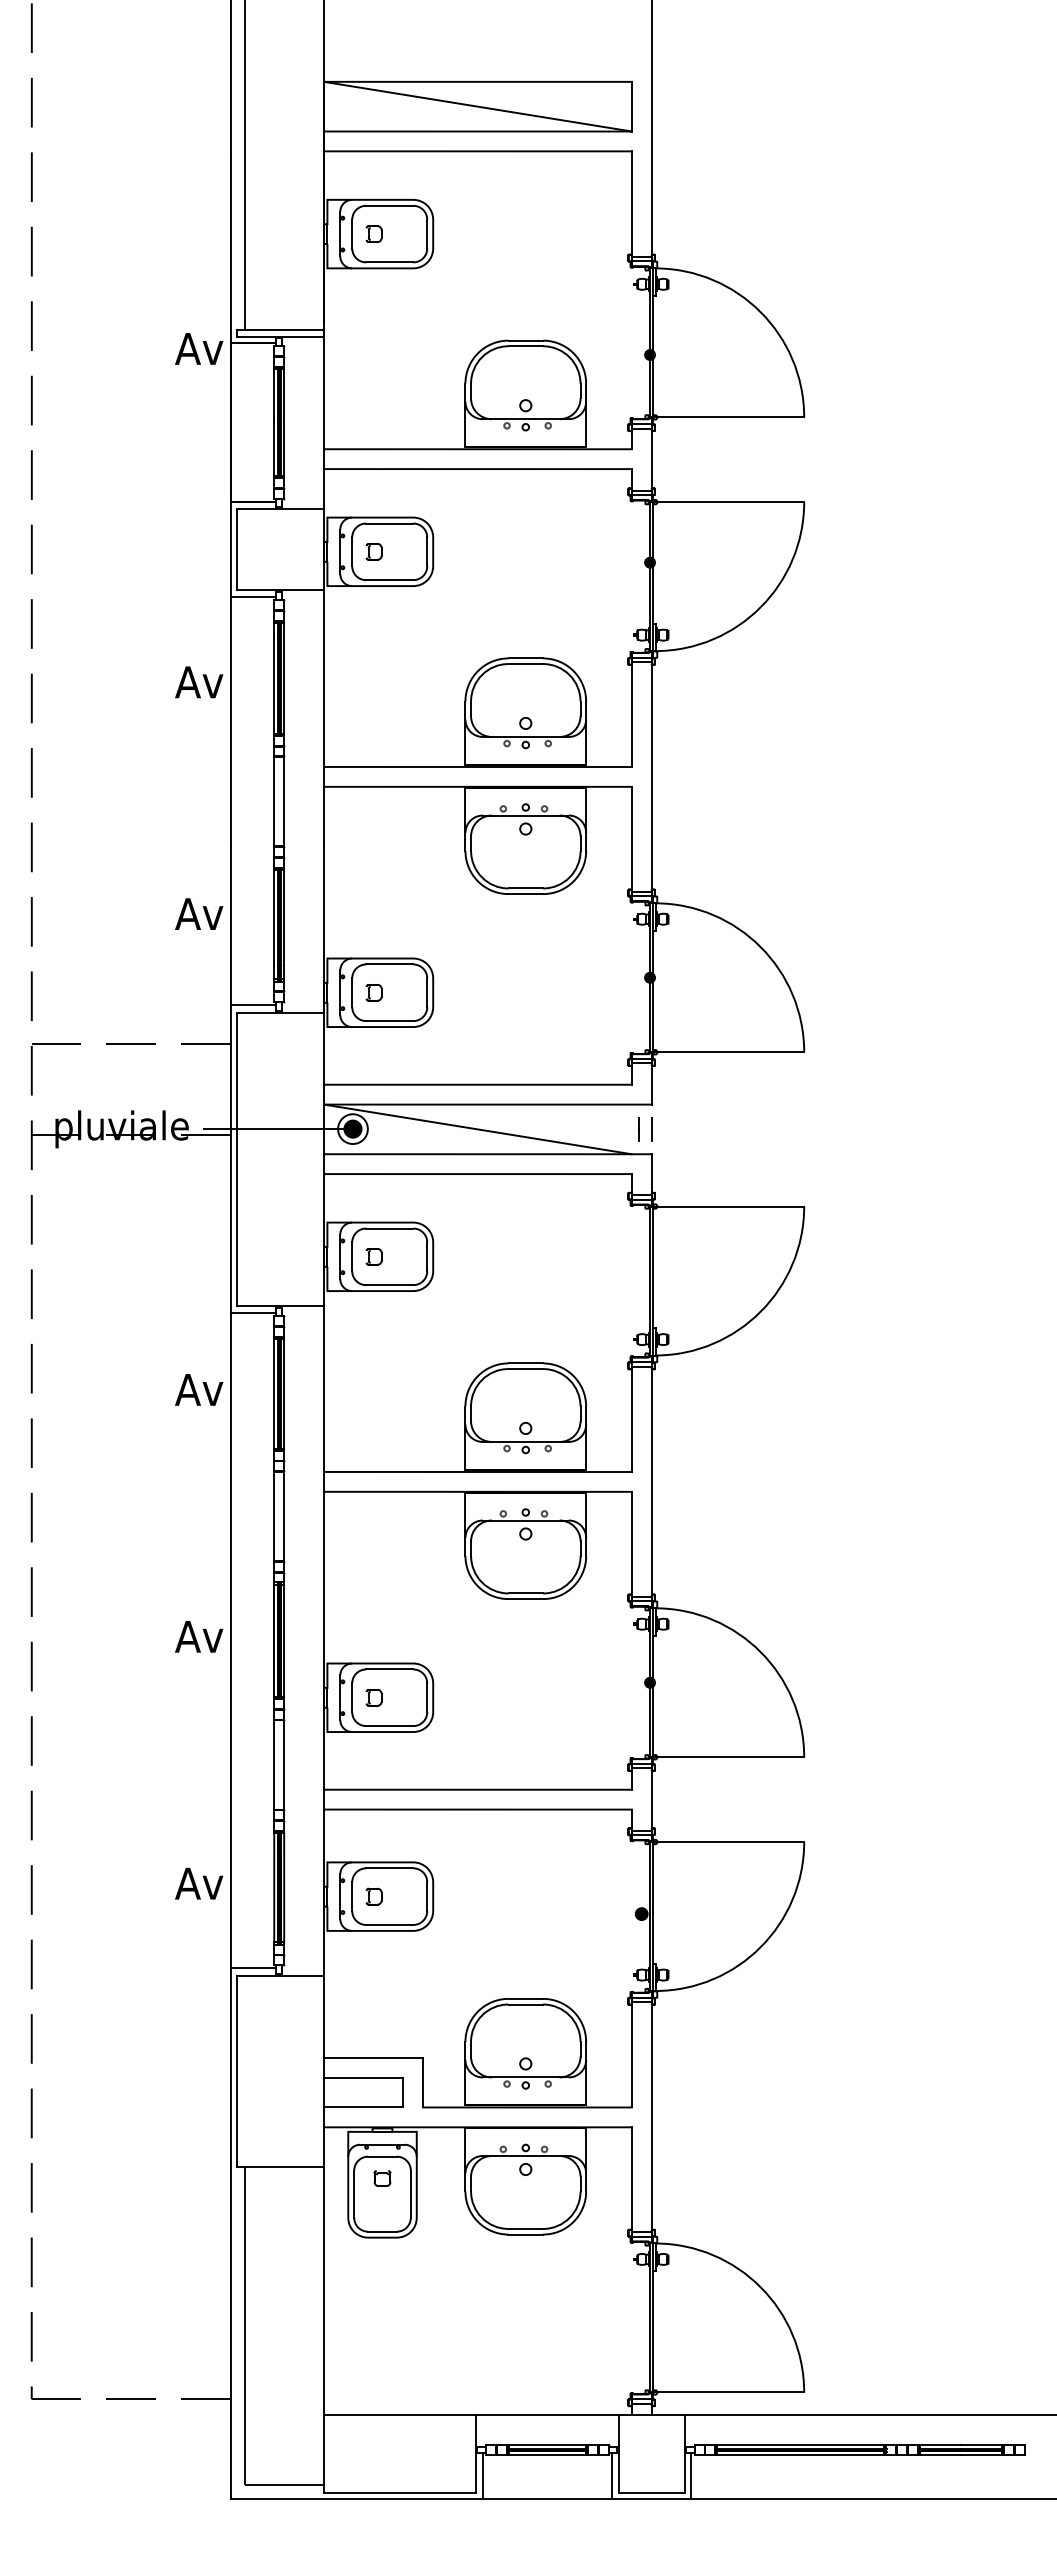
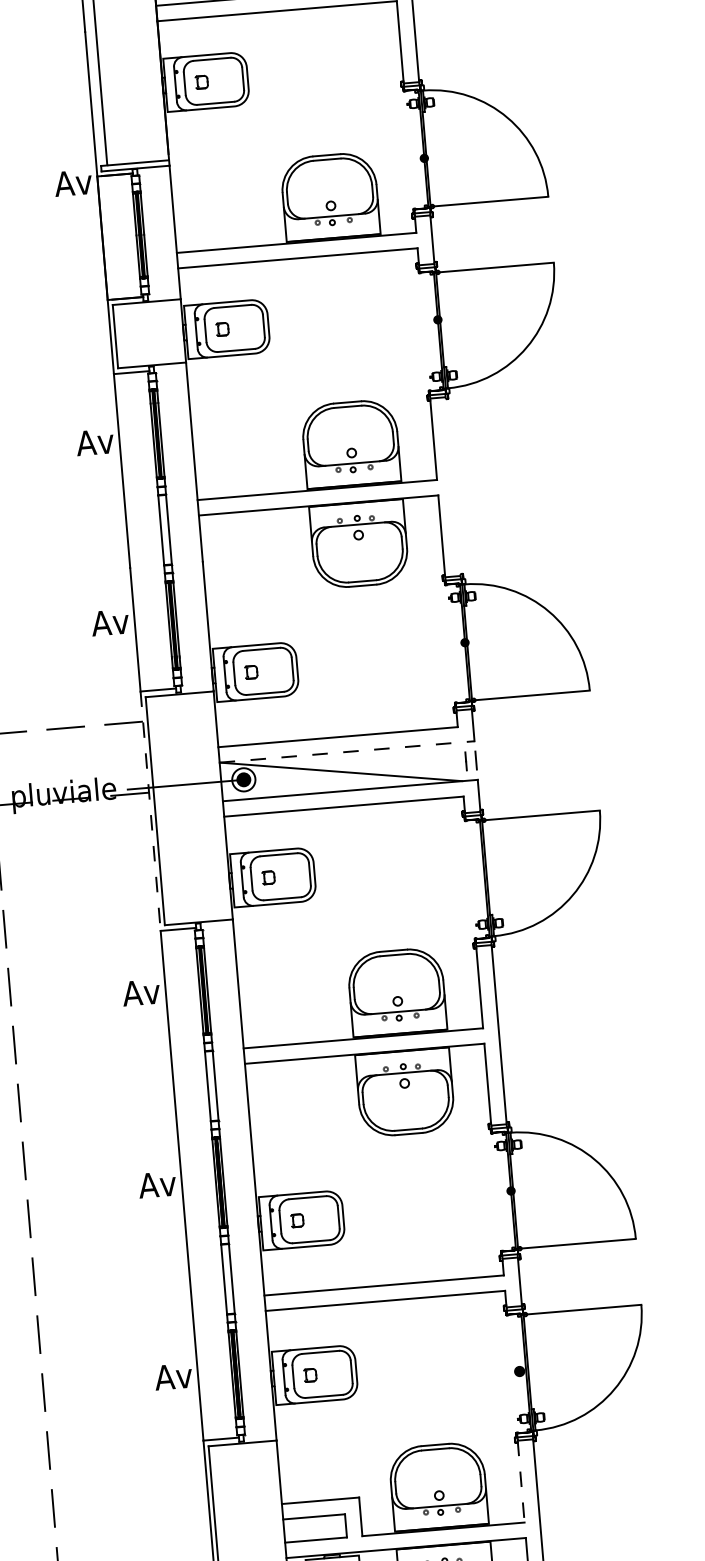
line: (651, 777) -> (453, 486), removed
line: (487, 1104) -> (346, 751), solid -> dashed
line: (230, 1159) -> (150, 811), solid -> dashed
line: (631, 2054) -> (520, 1481), solid -> dashed

